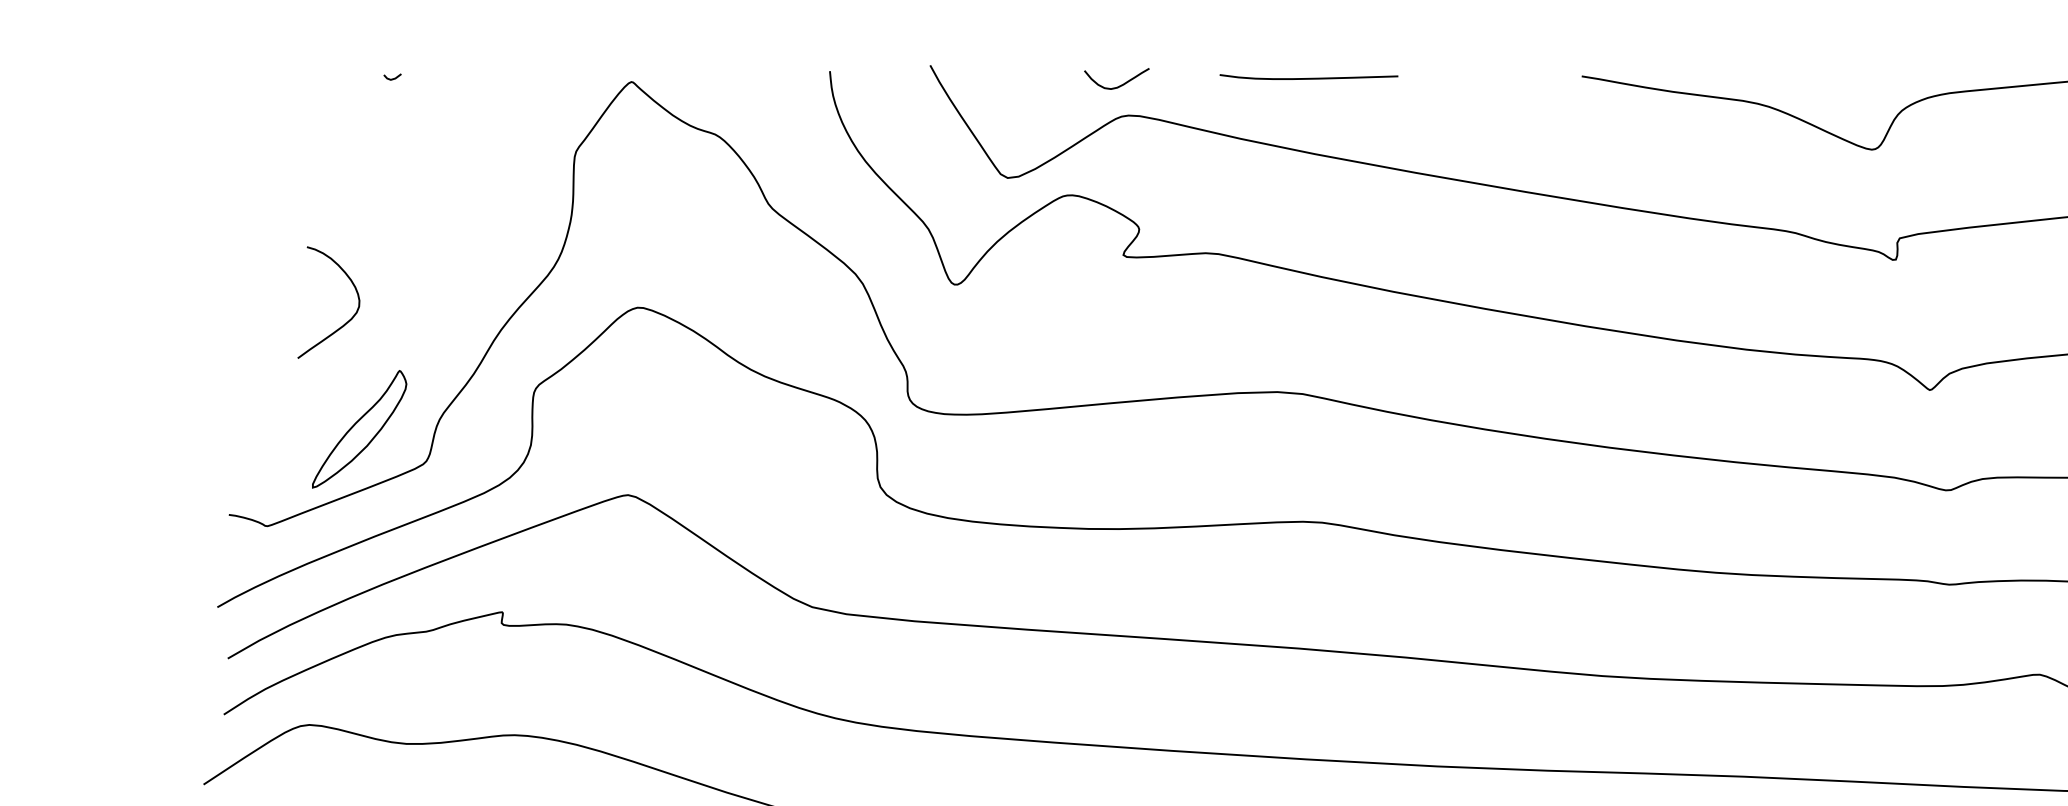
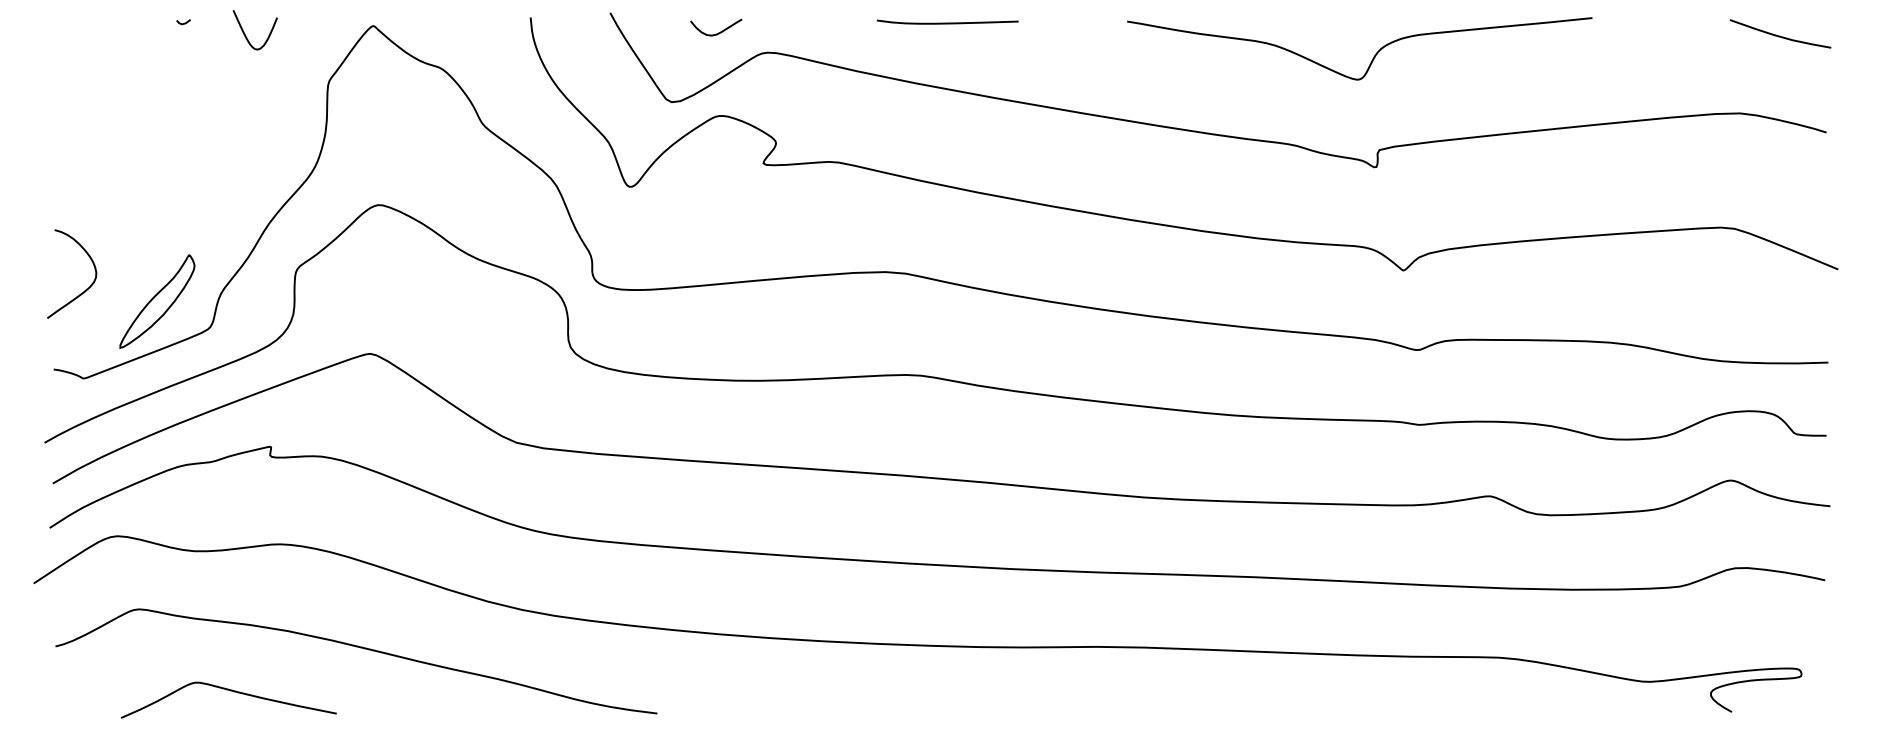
curve: (1308, 77) -> (947, 22), moved
curve: (1119, 85) -> (718, 32), moved
curve: (471, 93) -> (246, 35), added
curve: (347, 320) -> (86, 288), moved

